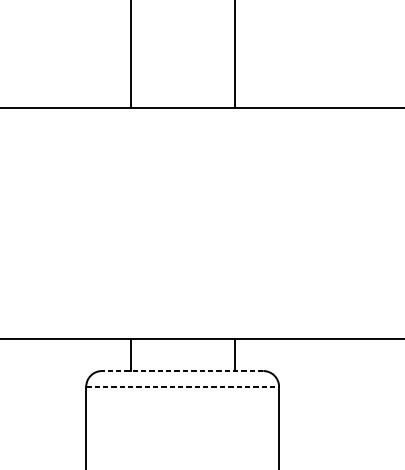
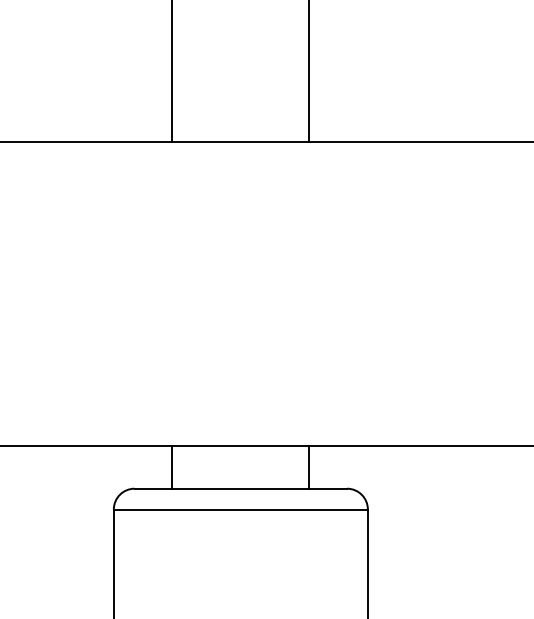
line: (182, 370) -> (240, 488), dashed -> solid
line: (183, 386) -> (241, 509), dashed -> solid

